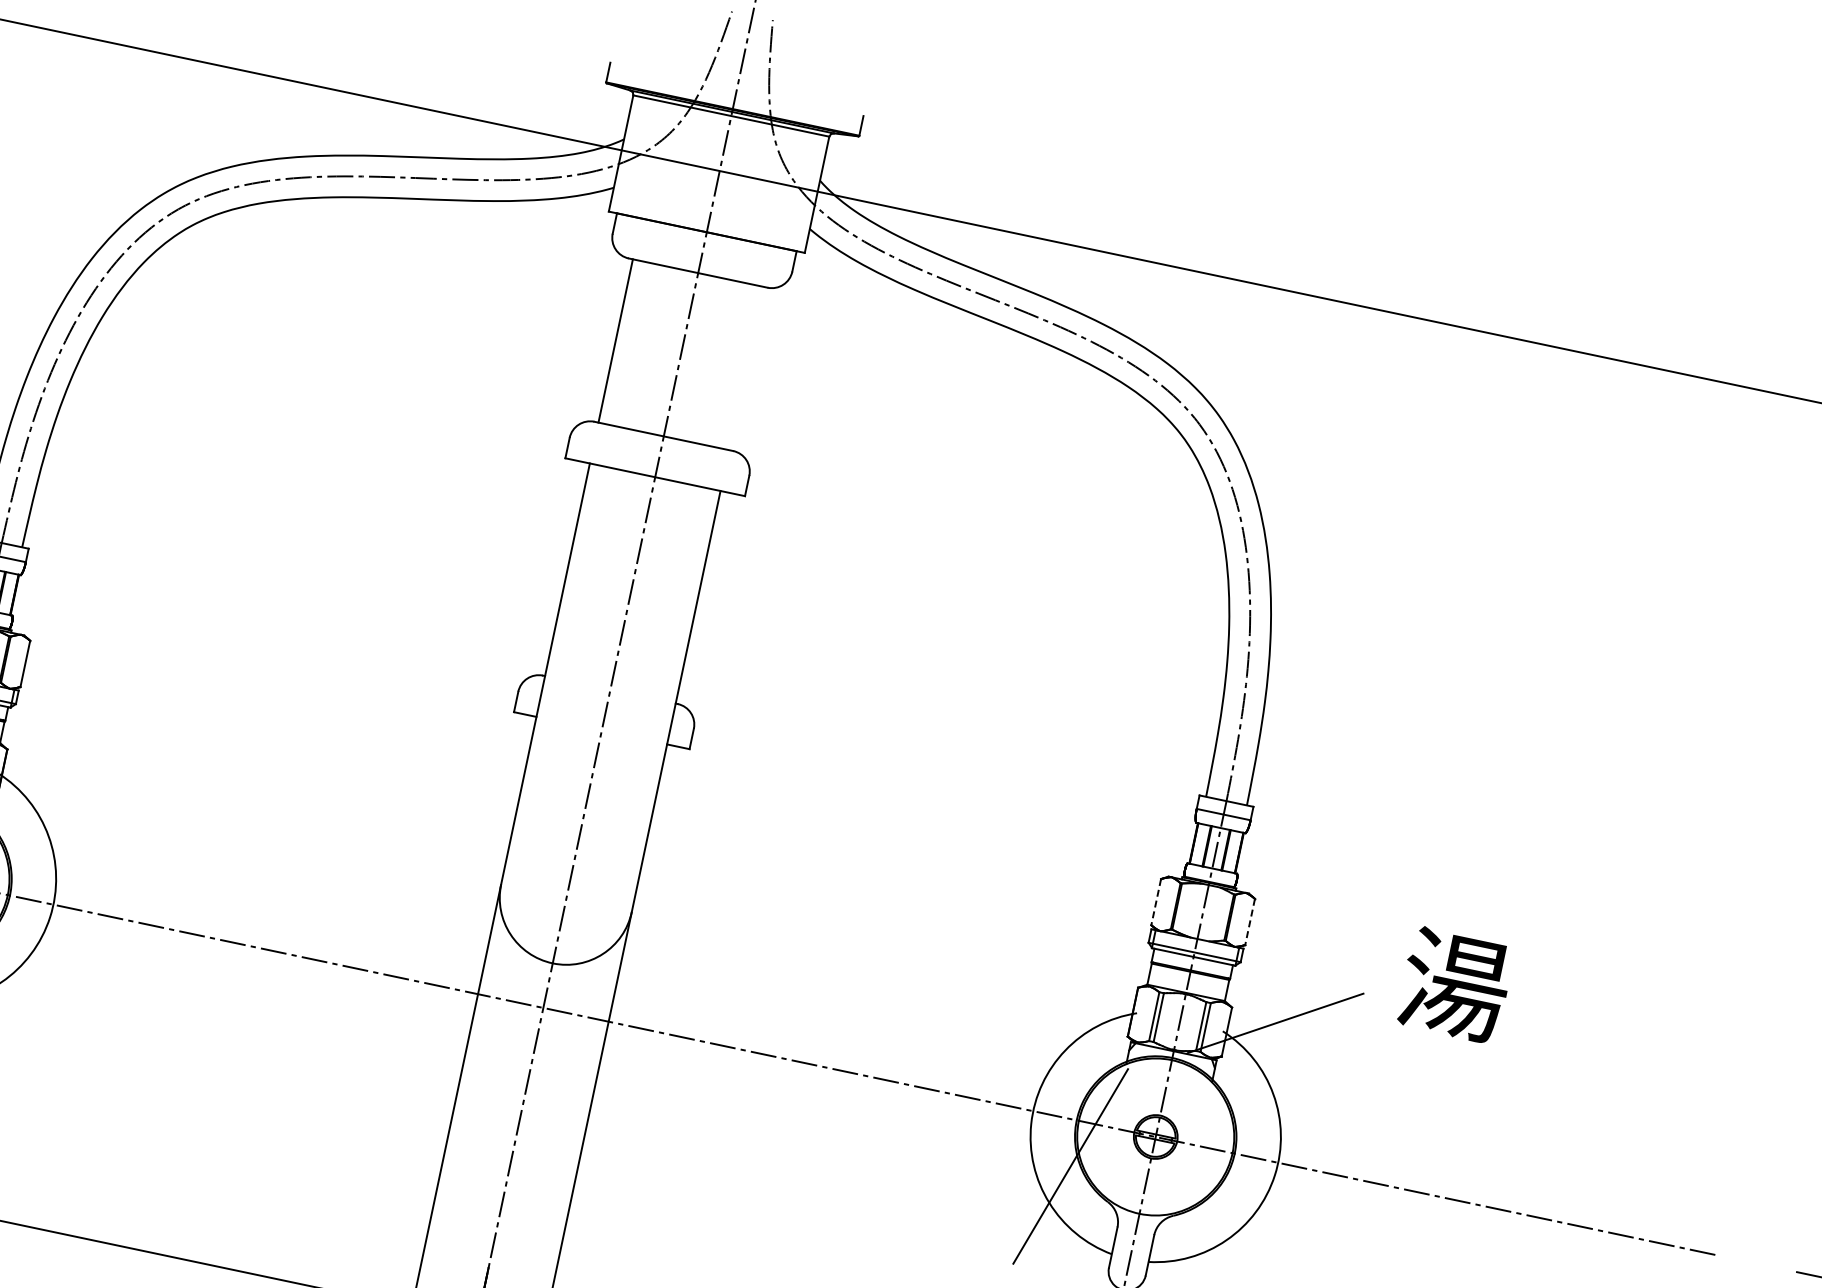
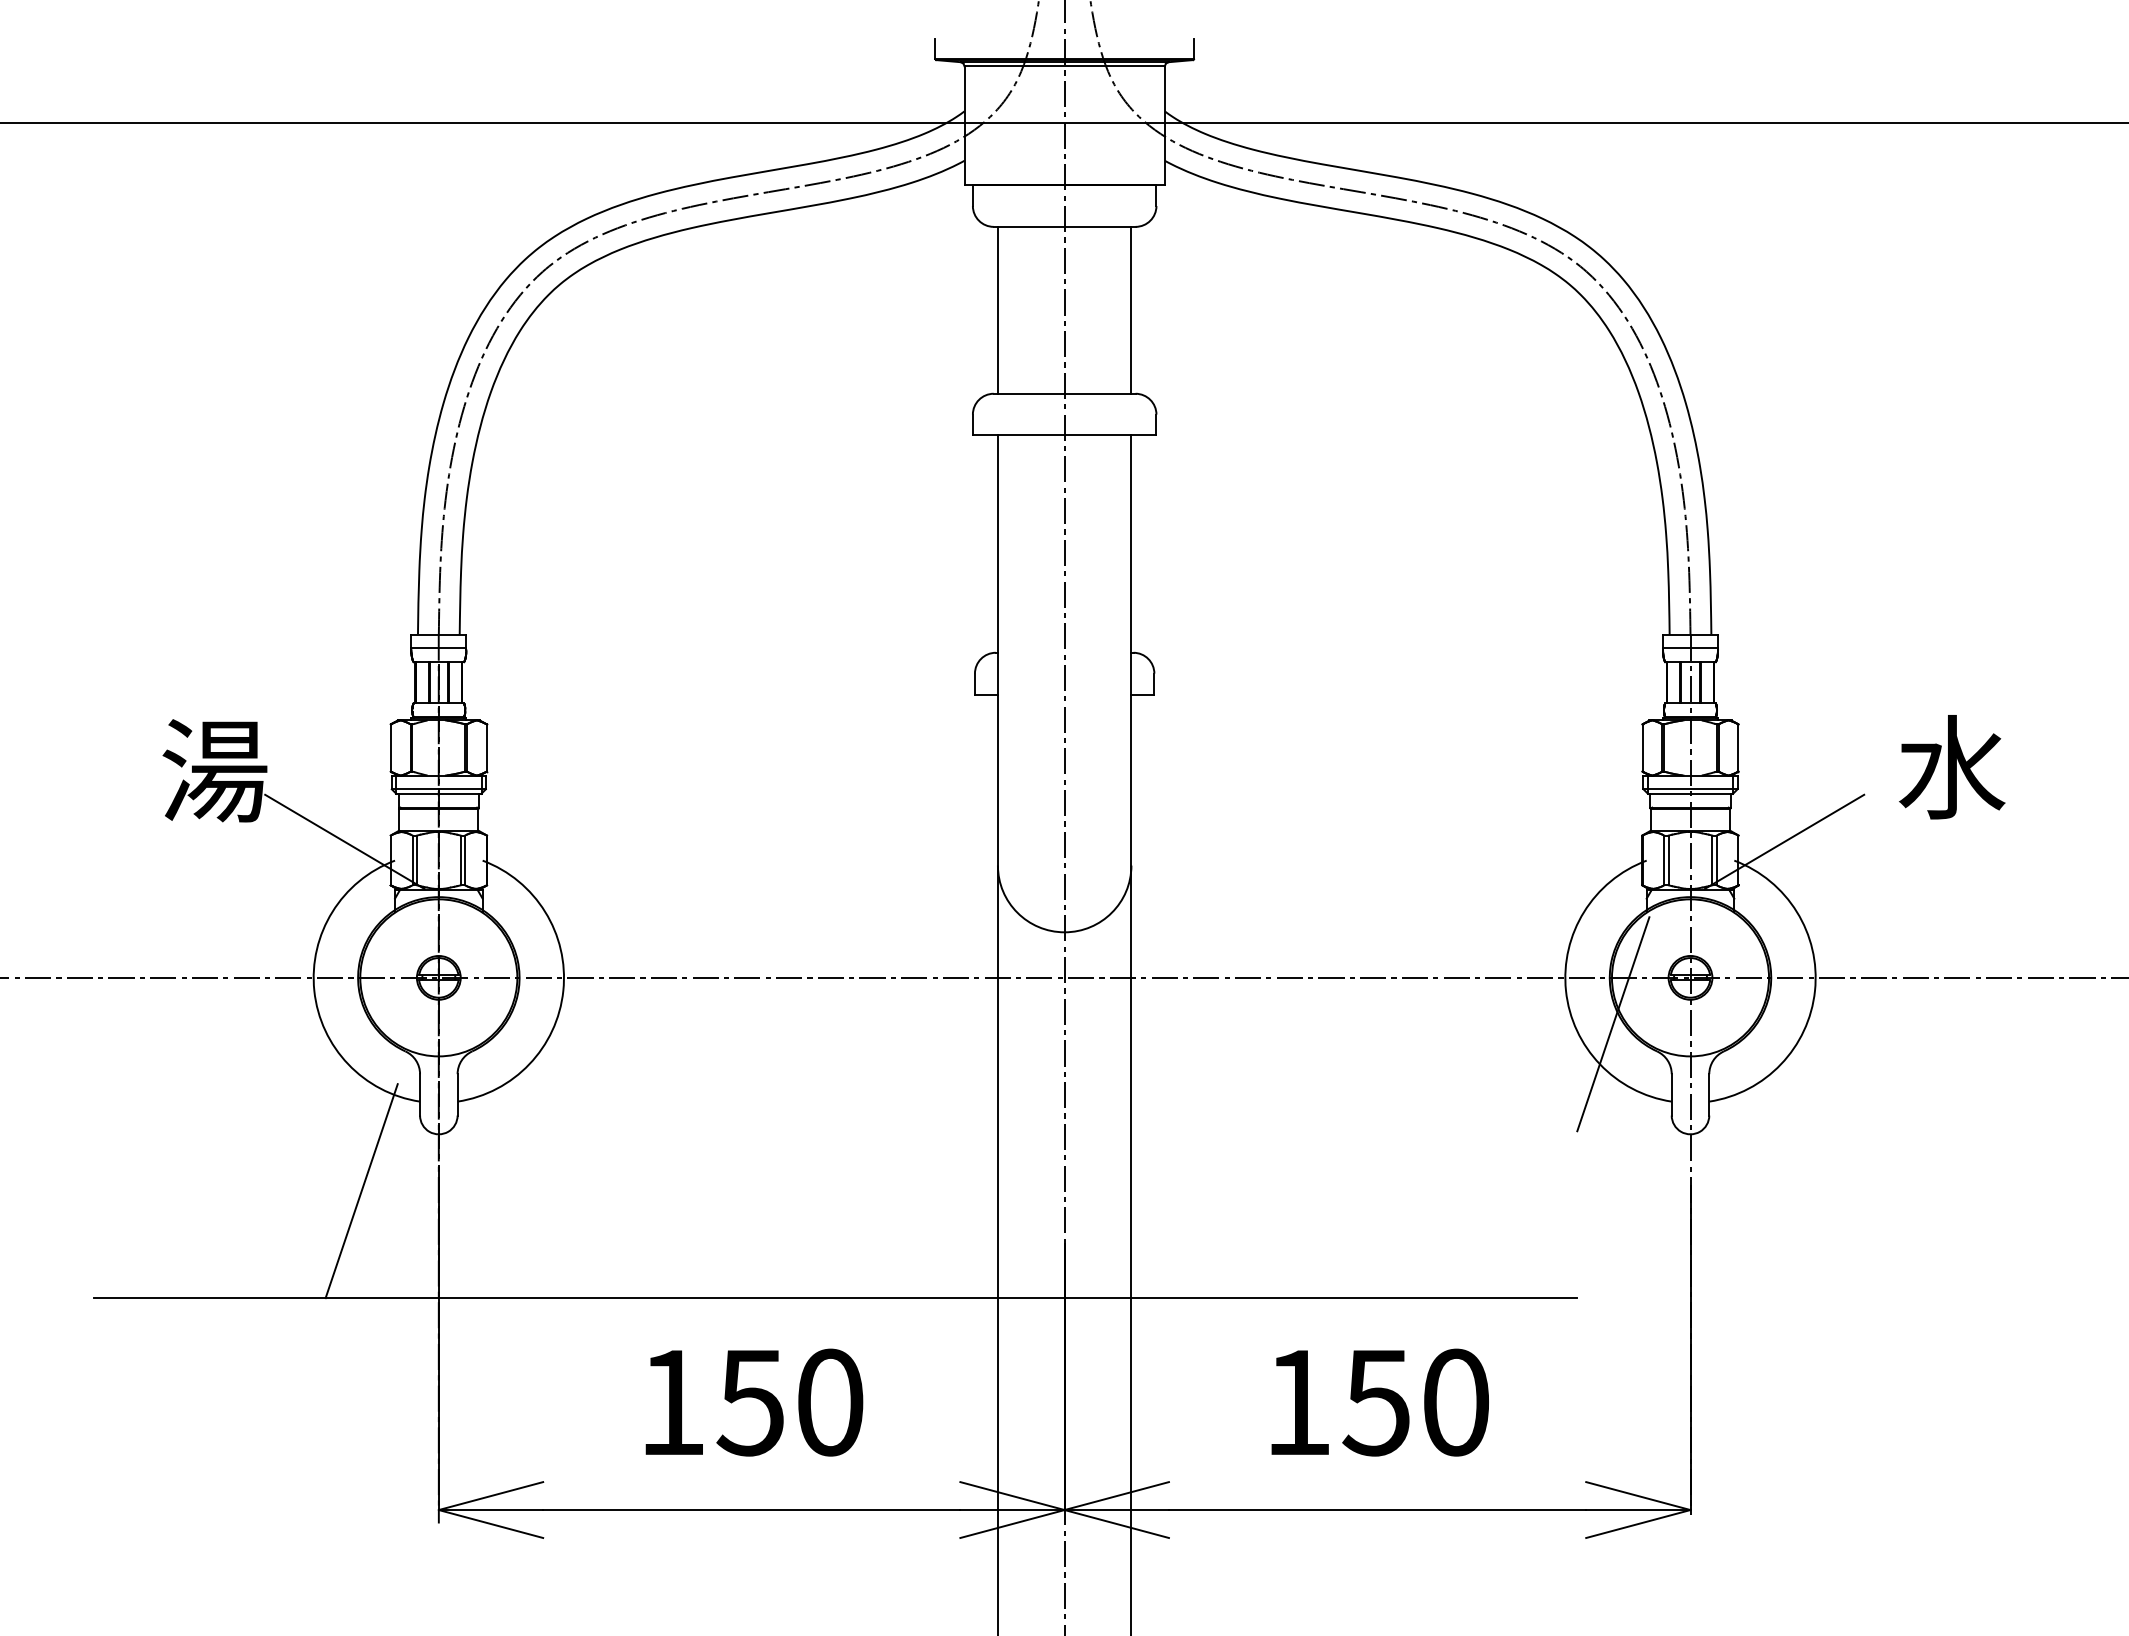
line: (746, 367) -> (1131, 309), added
line: (1156, 901) -> (1642, 747), dashed -> solid
line: (1250, 921) -> (1738, 747), dashed -> solid
text: (1455, 985) -> (1952, 767), 湯 -> 水

